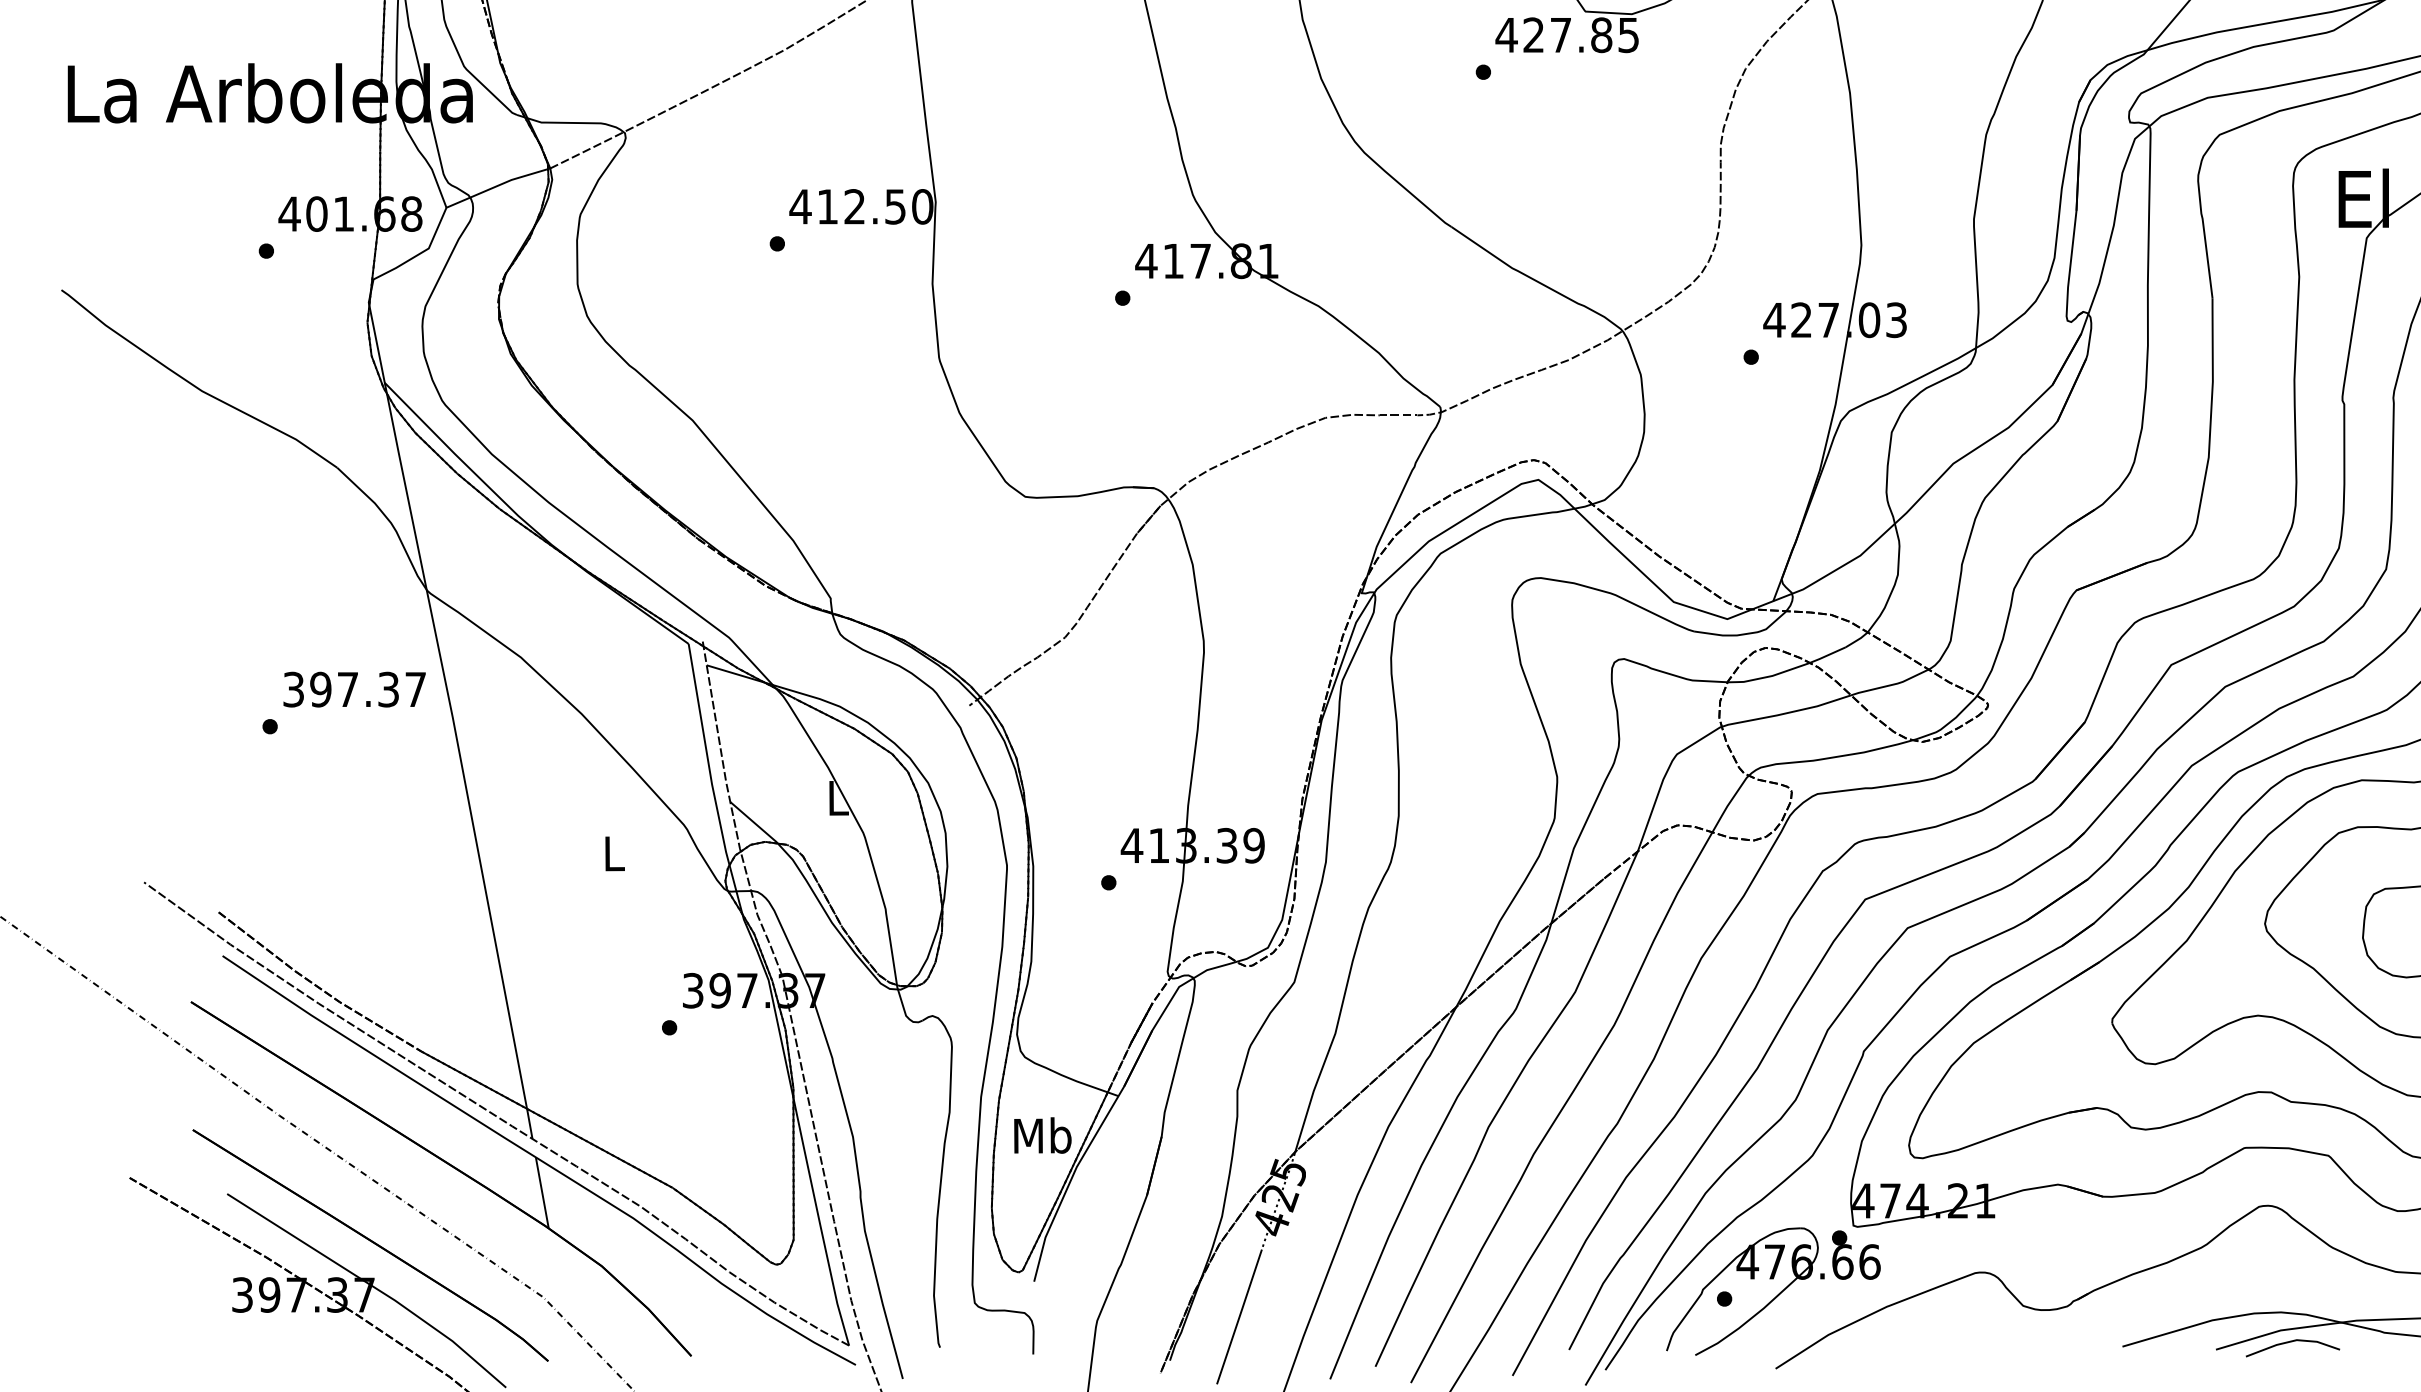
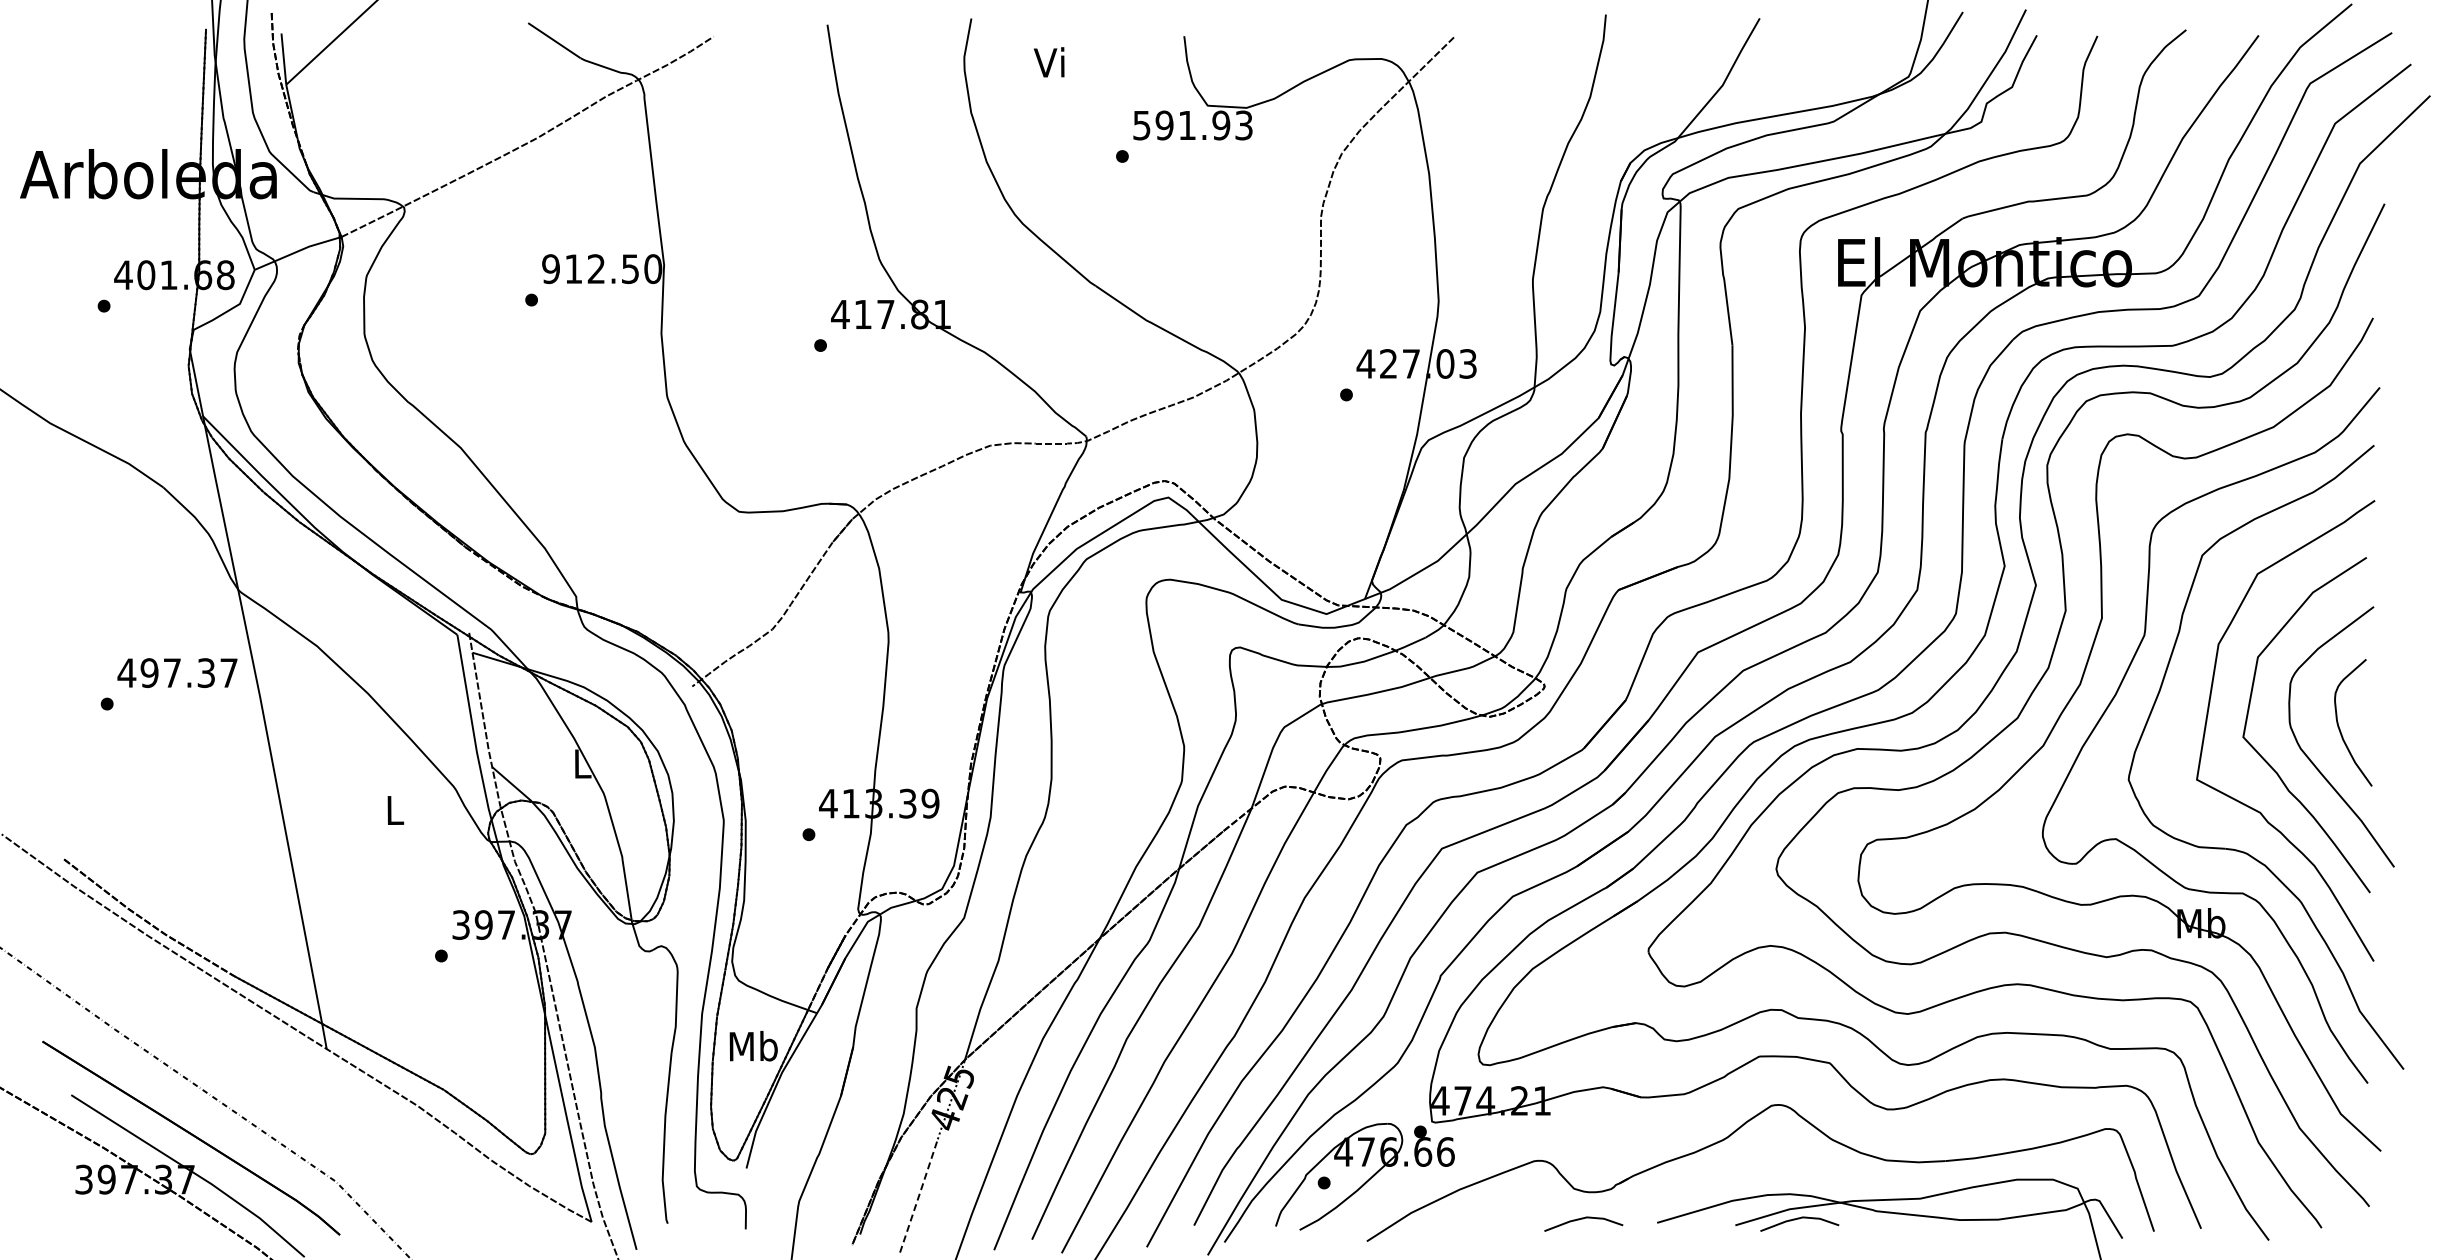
text: (1567, 35) -> (1192, 125), 427.85 -> 591.93
text: (799, 207) -> (550, 269), 412.50 -> 912.50
text: (293, 690) -> (126, 673), 397.37 -> 497.37
part: (527, 1153) -> (322, 1061), removed
line: (1239, 1316) -> (918, 1197), solid -> dashed
line: (2034, 1342) -> (1583, 1219), added

